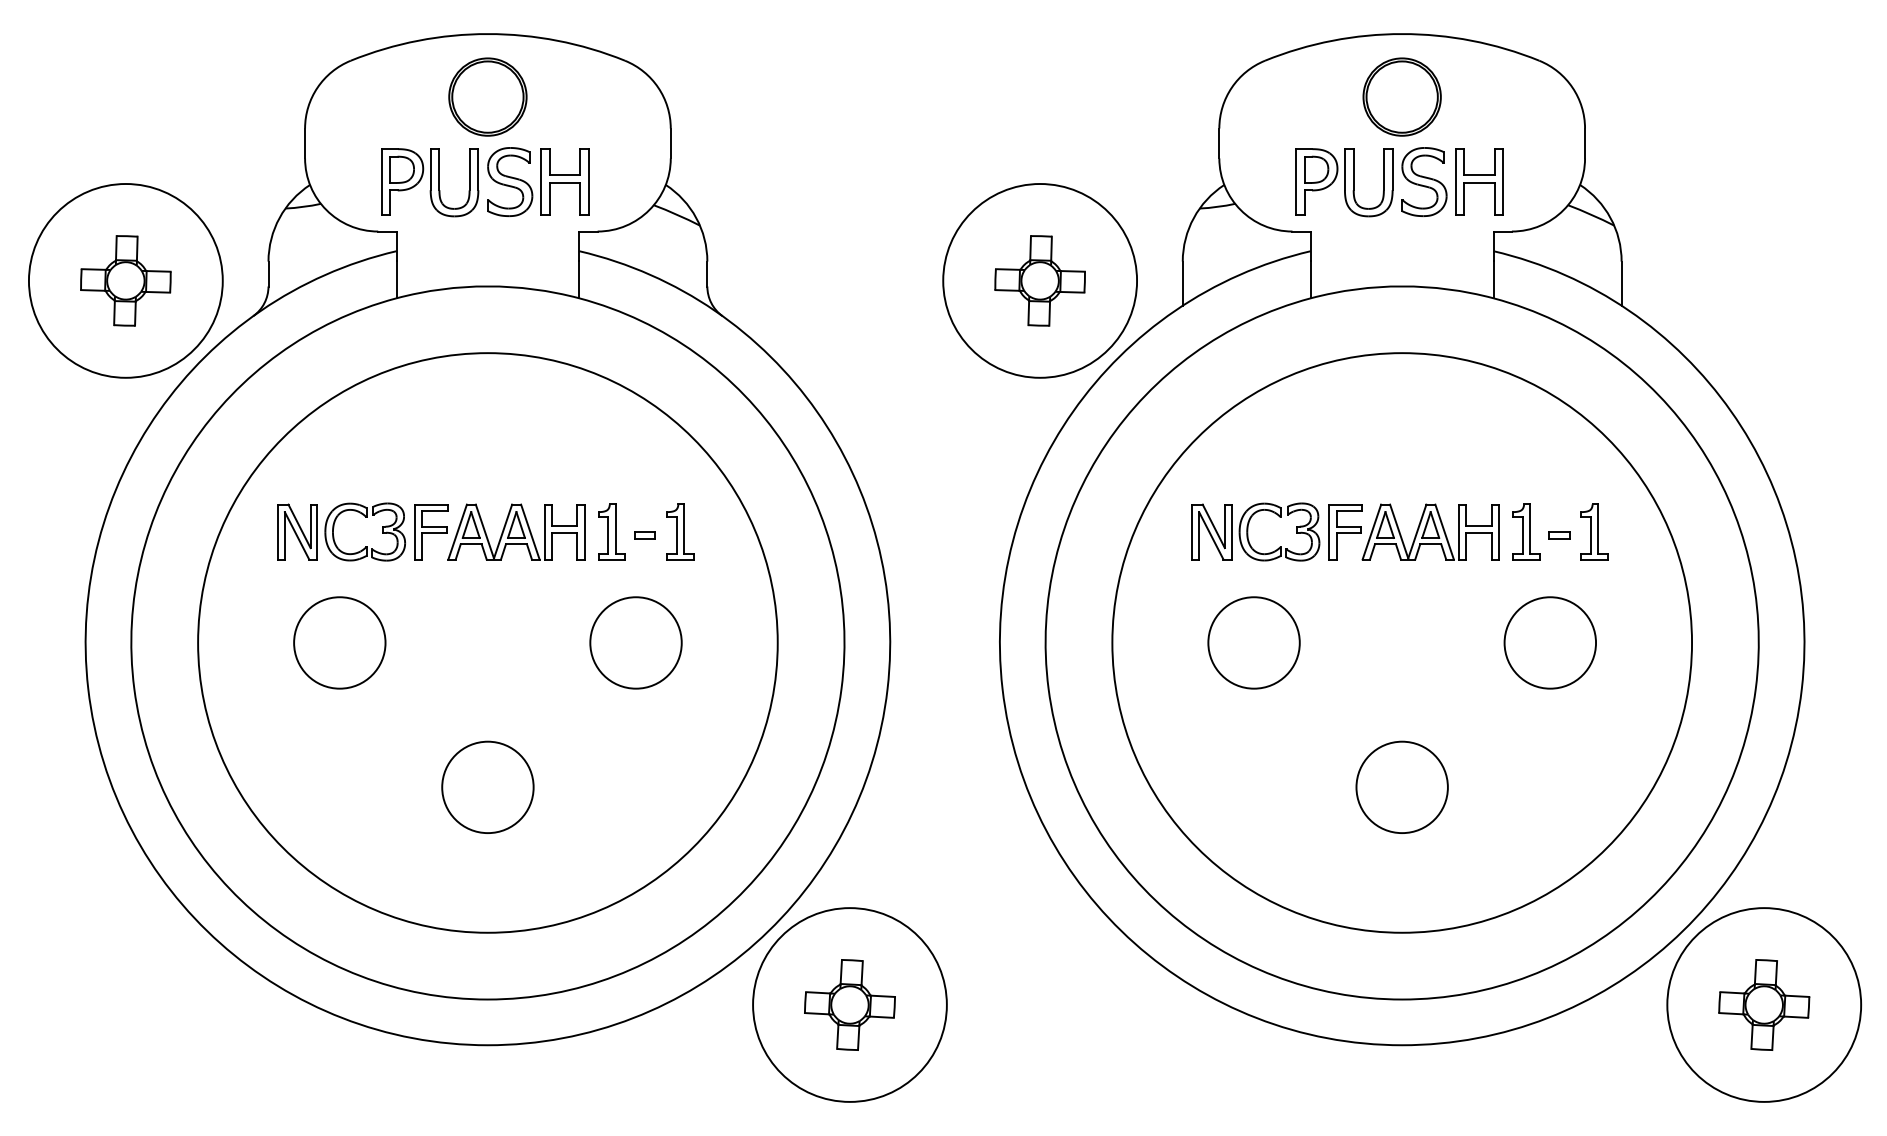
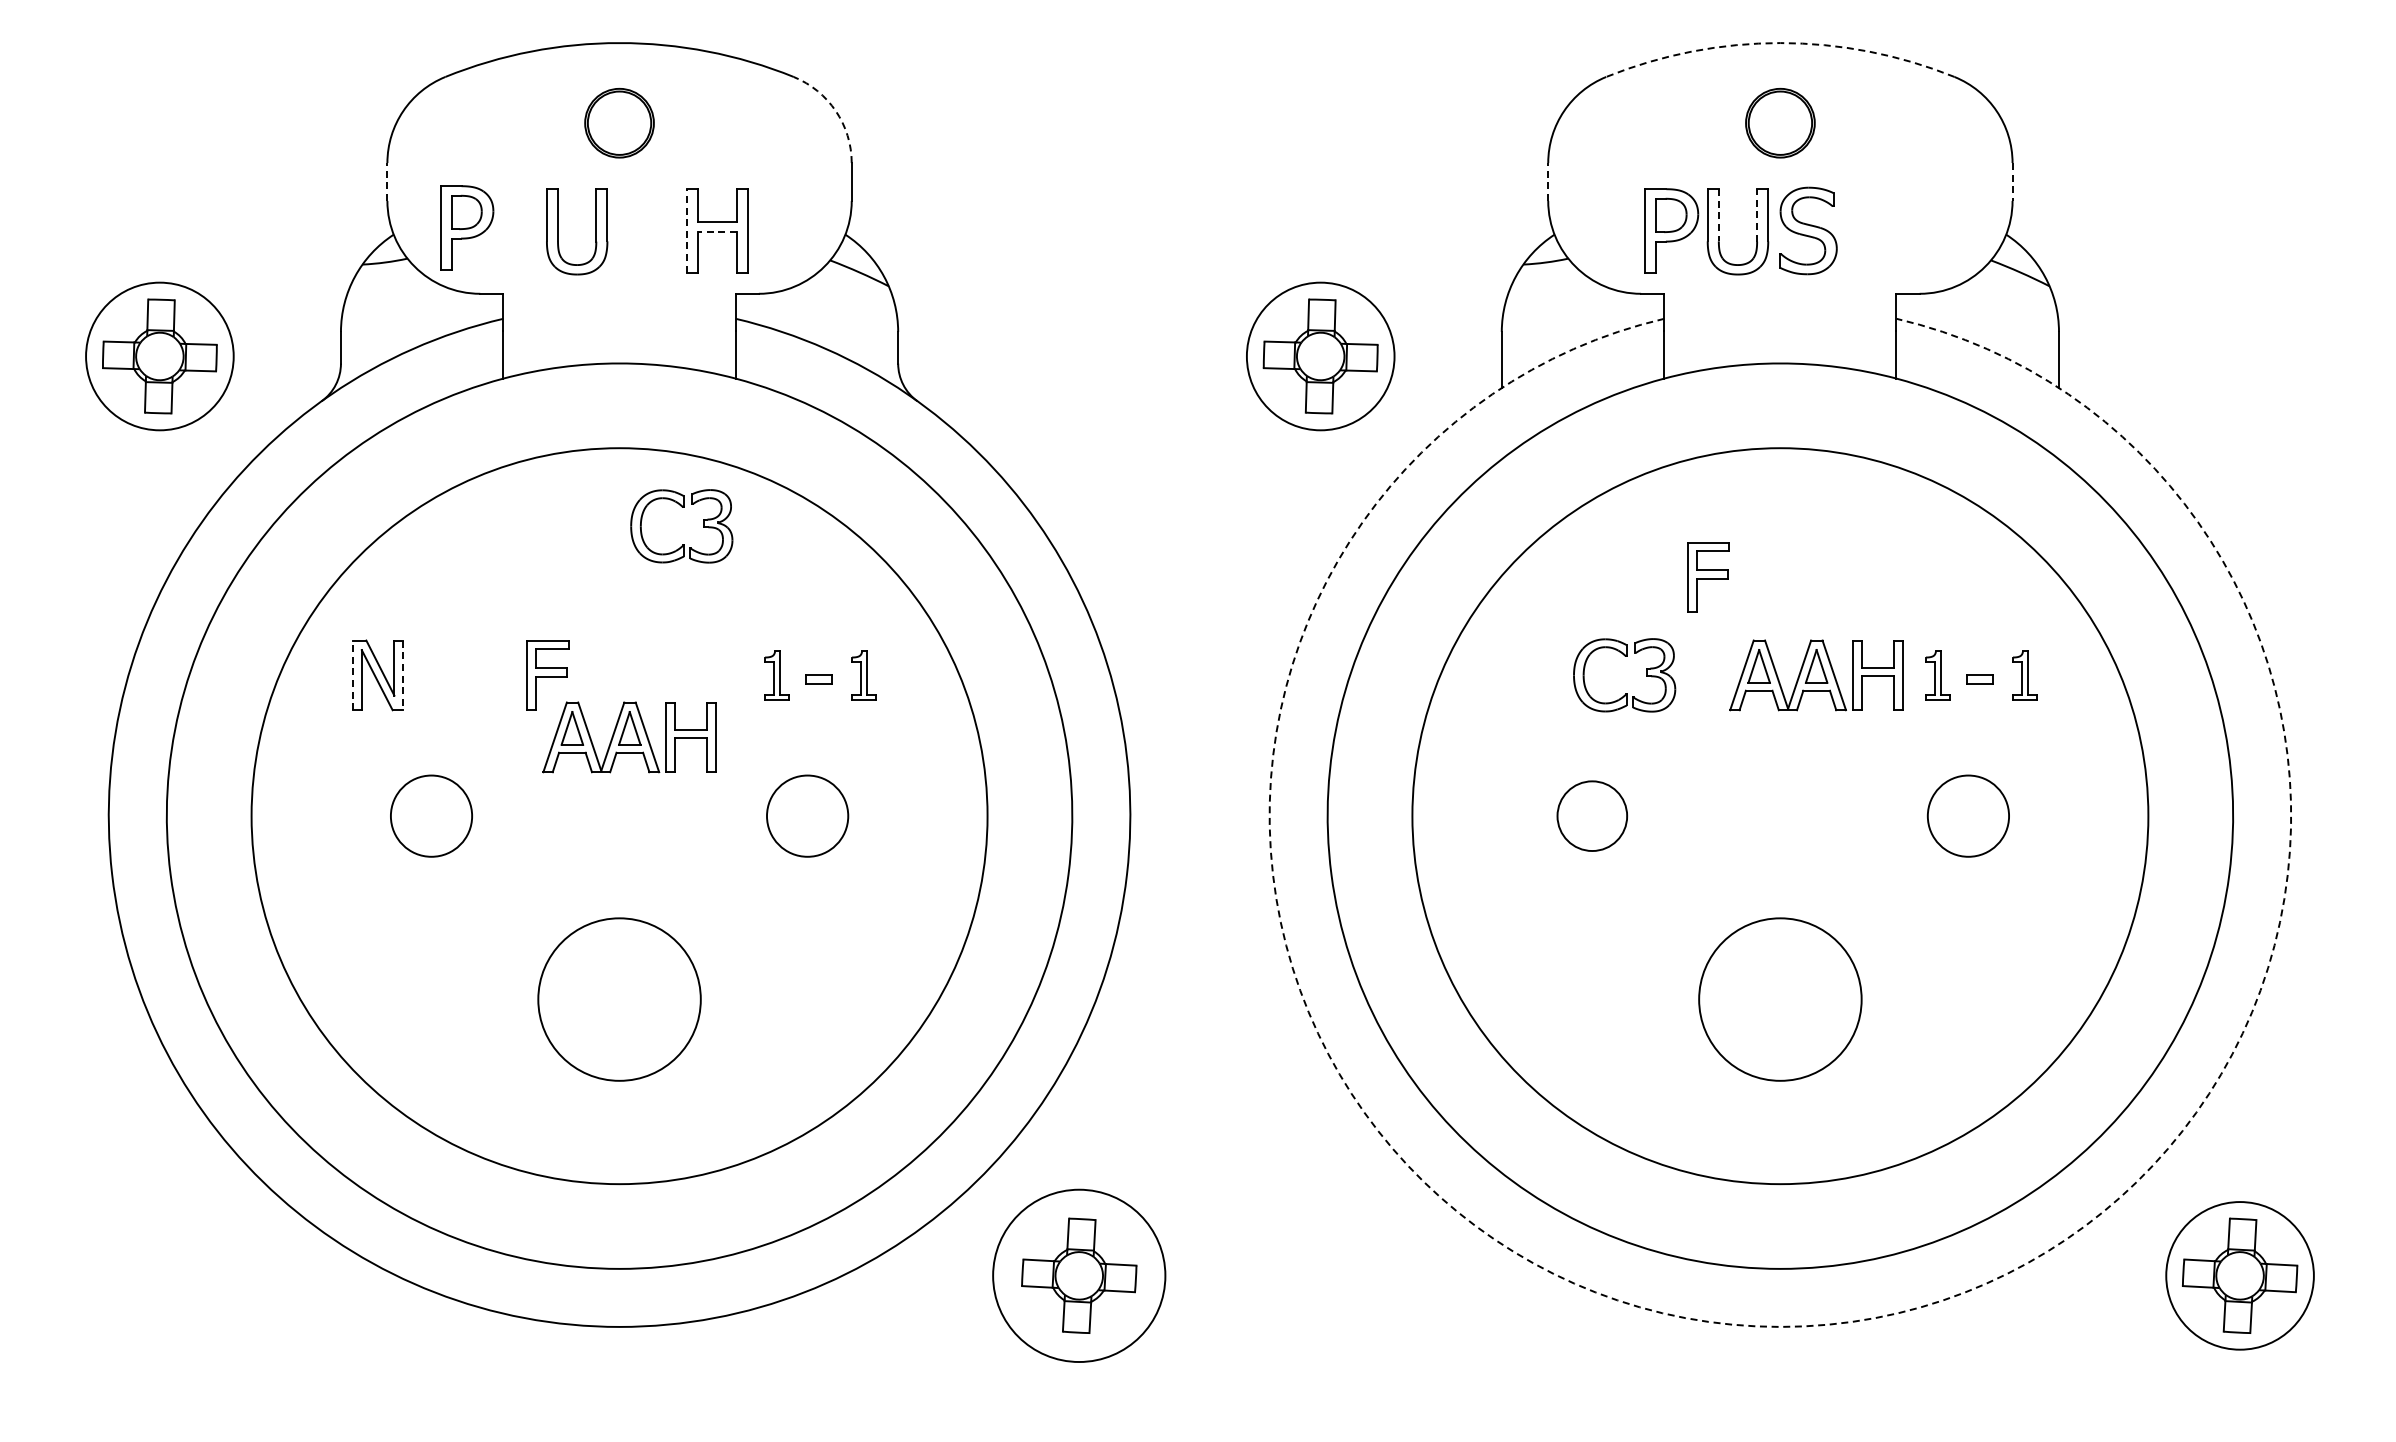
arc: (1402, 34) -> (1780, 43), solid -> dashed
arc: (657, 87) -> (835, 111), solid -> dashed
part: (487, 97) -> (619, 123), size x0.7
part: (1402, 97) -> (1780, 123), size x0.7
line: (305, 143) -> (387, 182), solid -> dashed
line: (1219, 143) -> (1548, 182), solid -> dashed
line: (1585, 143) -> (2012, 182), solid -> dashed
line: (1353, 169) -> (1718, 215), solid -> dashed
line: (1384, 169) -> (1757, 214), solid -> dashed
part: (402, 181) -> (467, 227), moved
part: (509, 181) -> (647, 230), removed
line: (541, 181) -> (687, 230), solid -> dashed
part: (1479, 181) -> (1878, 230), removed
line: (565, 182) -> (717, 231), solid -> dashed
circle: (125, 280) -> (159, 356), size x0.6
circle: (1039, 280) -> (1320, 356), size x0.6
part: (611, 531) -> (776, 674), size x0.7
part: (680, 531) -> (863, 674), size x0.7
part: (1525, 531) -> (1937, 674), size x0.7
part: (1594, 531) -> (2024, 674), size x0.7
line: (278, 532) -> (353, 675), solid -> dashed
line: (317, 532) -> (403, 675), solid -> dashed
part: (516, 532) -> (629, 737), moved
part: (1211, 532) -> (1538, 675), removed
part: (1345, 532) -> (1708, 577), moved
part: (365, 546) -> (682, 544), moved
circle: (339, 643) -> (431, 816), size x0.7
circle: (635, 643) -> (807, 816), size x0.7
circle: (1254, 643) -> (1592, 816), size x0.6
circle: (1550, 643) -> (1968, 816), size x0.7
circle: (487, 787) -> (619, 999), size x1.4
circle: (1402, 787) -> (1780, 999), size x1.4
circle: (850, 1004) -> (1079, 1275), size x0.7
circle: (1764, 1004) -> (2240, 1275), size x0.6
arc: (1402, 1044) -> (1780, 1326), solid -> dashed

